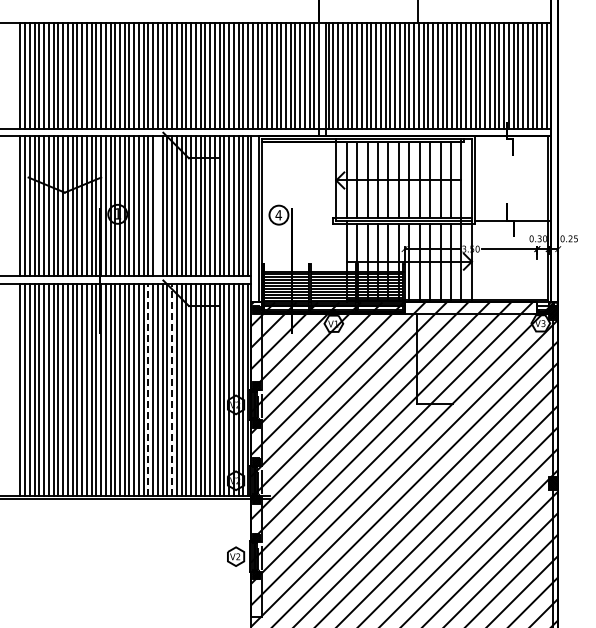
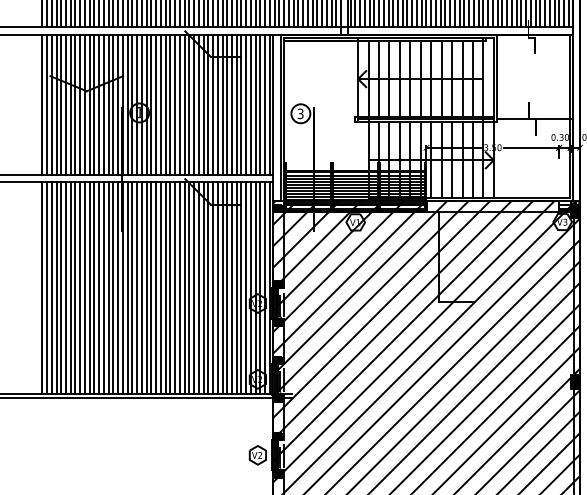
line: (157, 206) -> (179, 105), added
text: (278, 215) -> (300, 114), 4 -> 3
line: (148, 389) -> (170, 288), dashed -> solid
line: (172, 389) -> (194, 288), dashed -> solid

